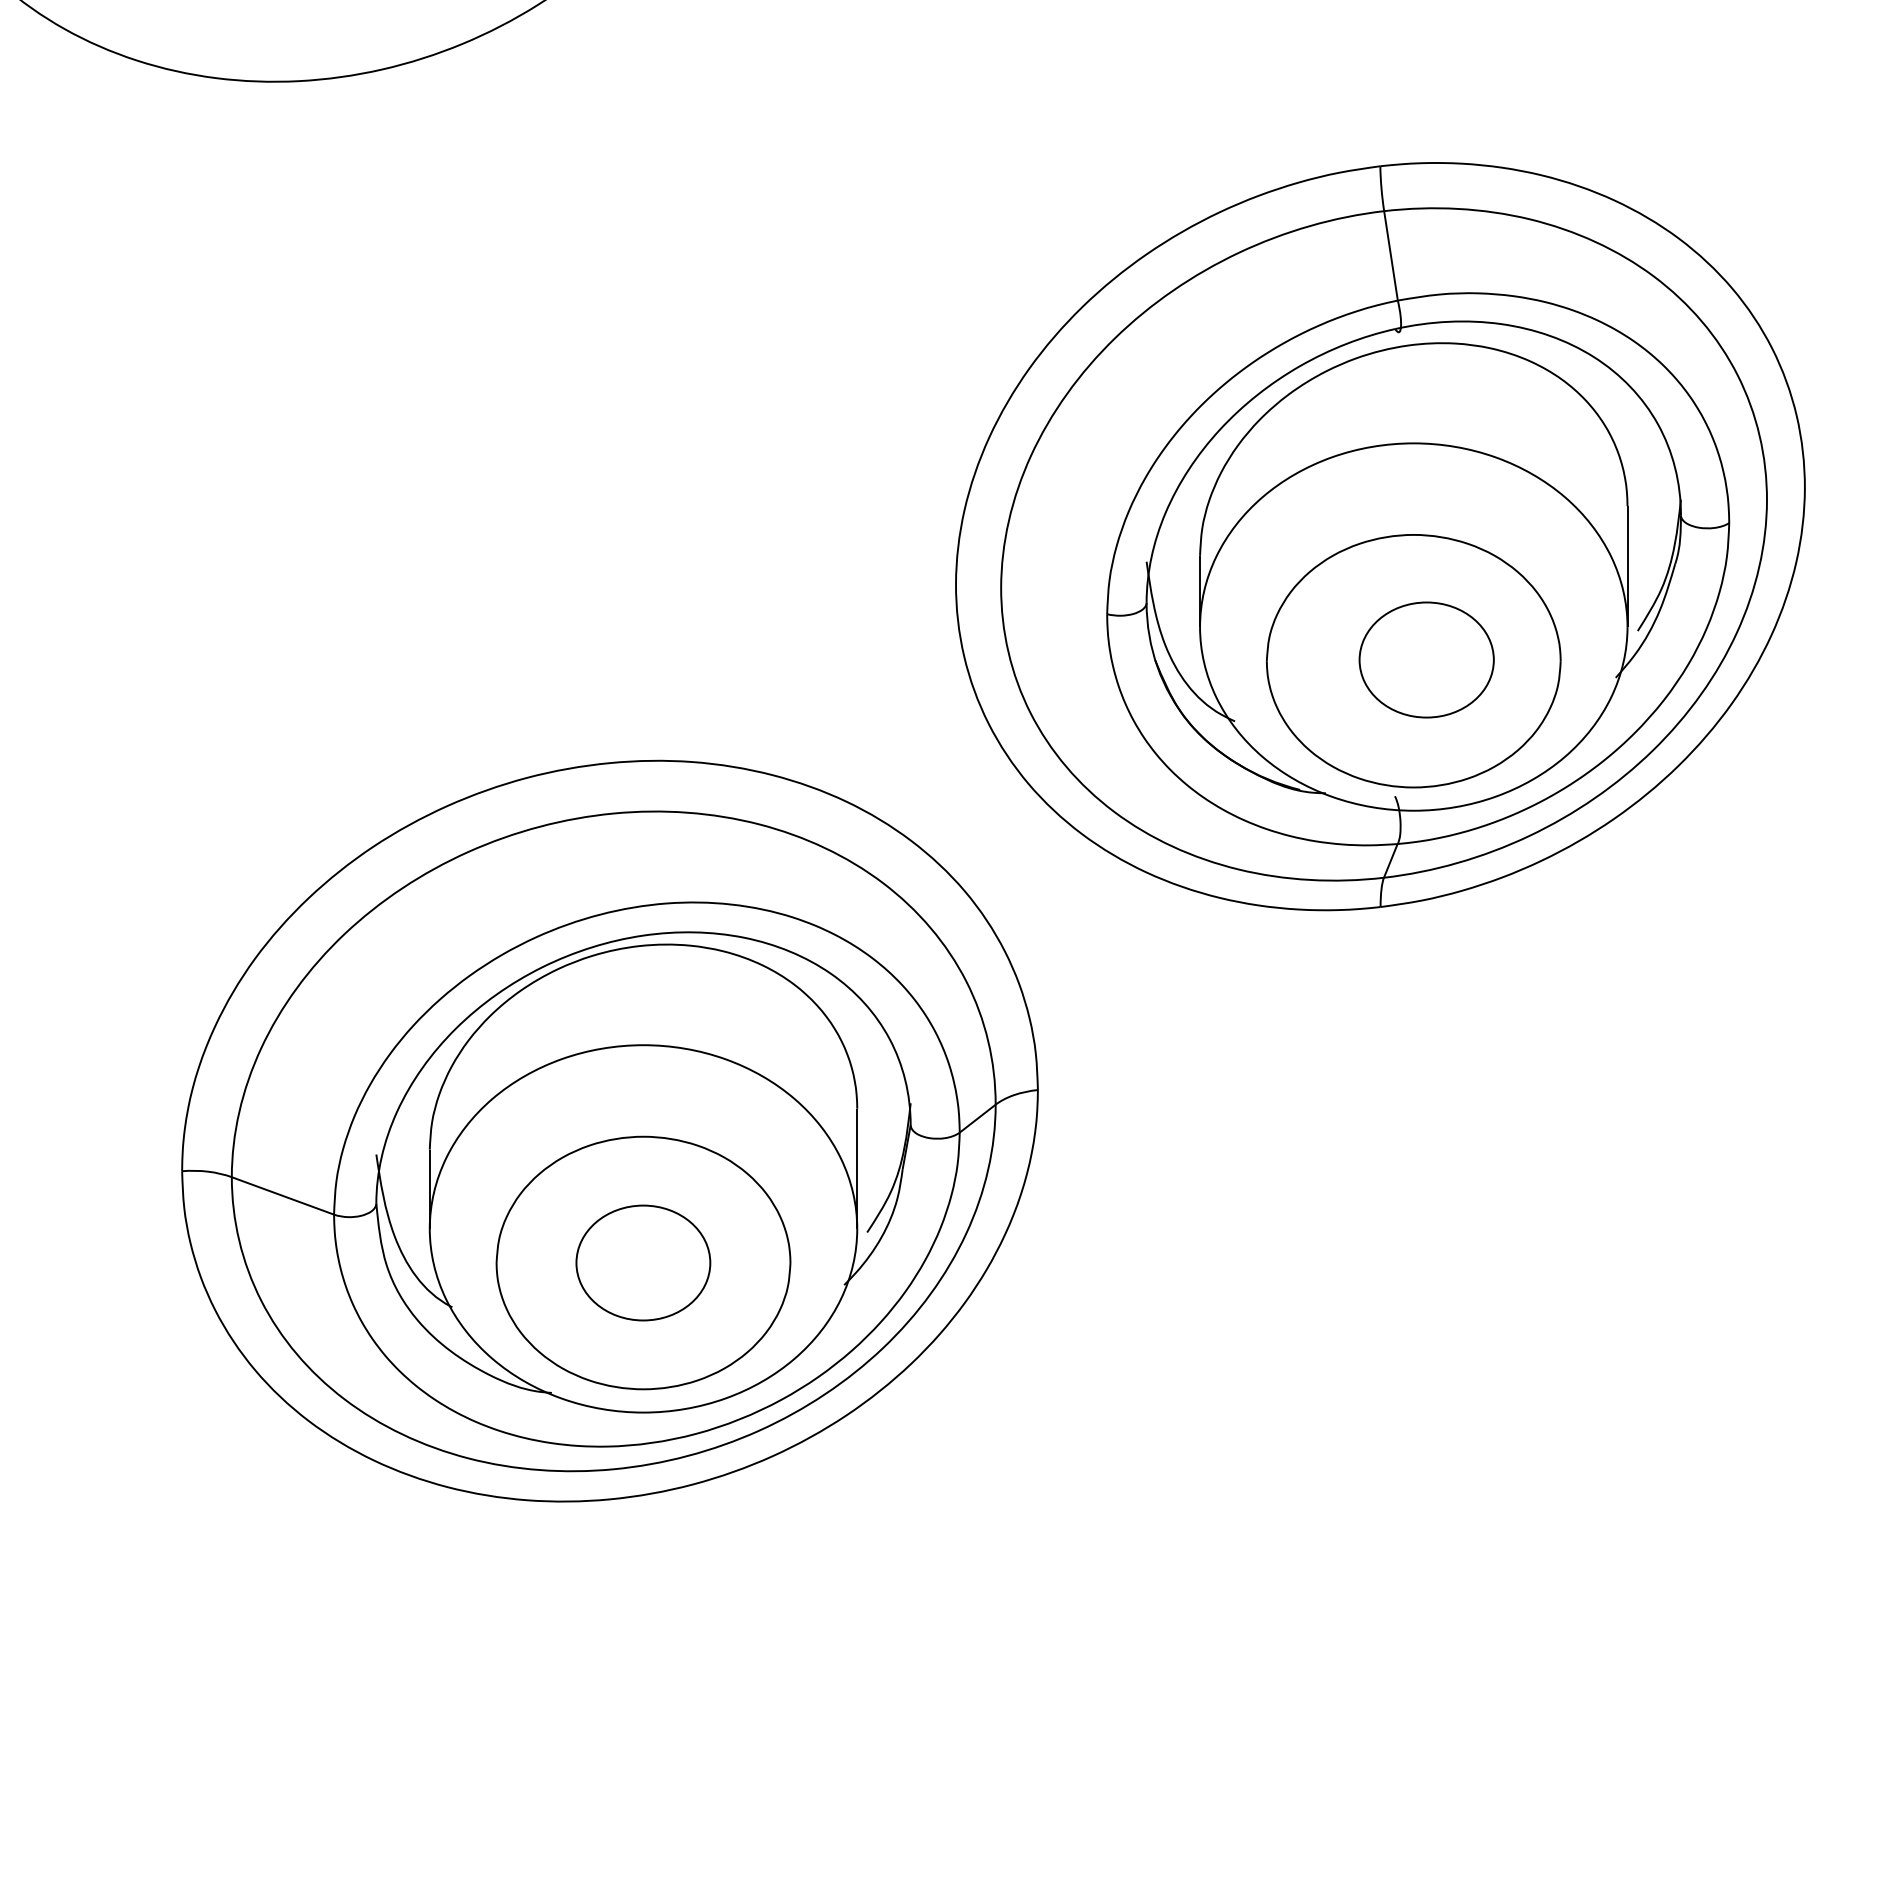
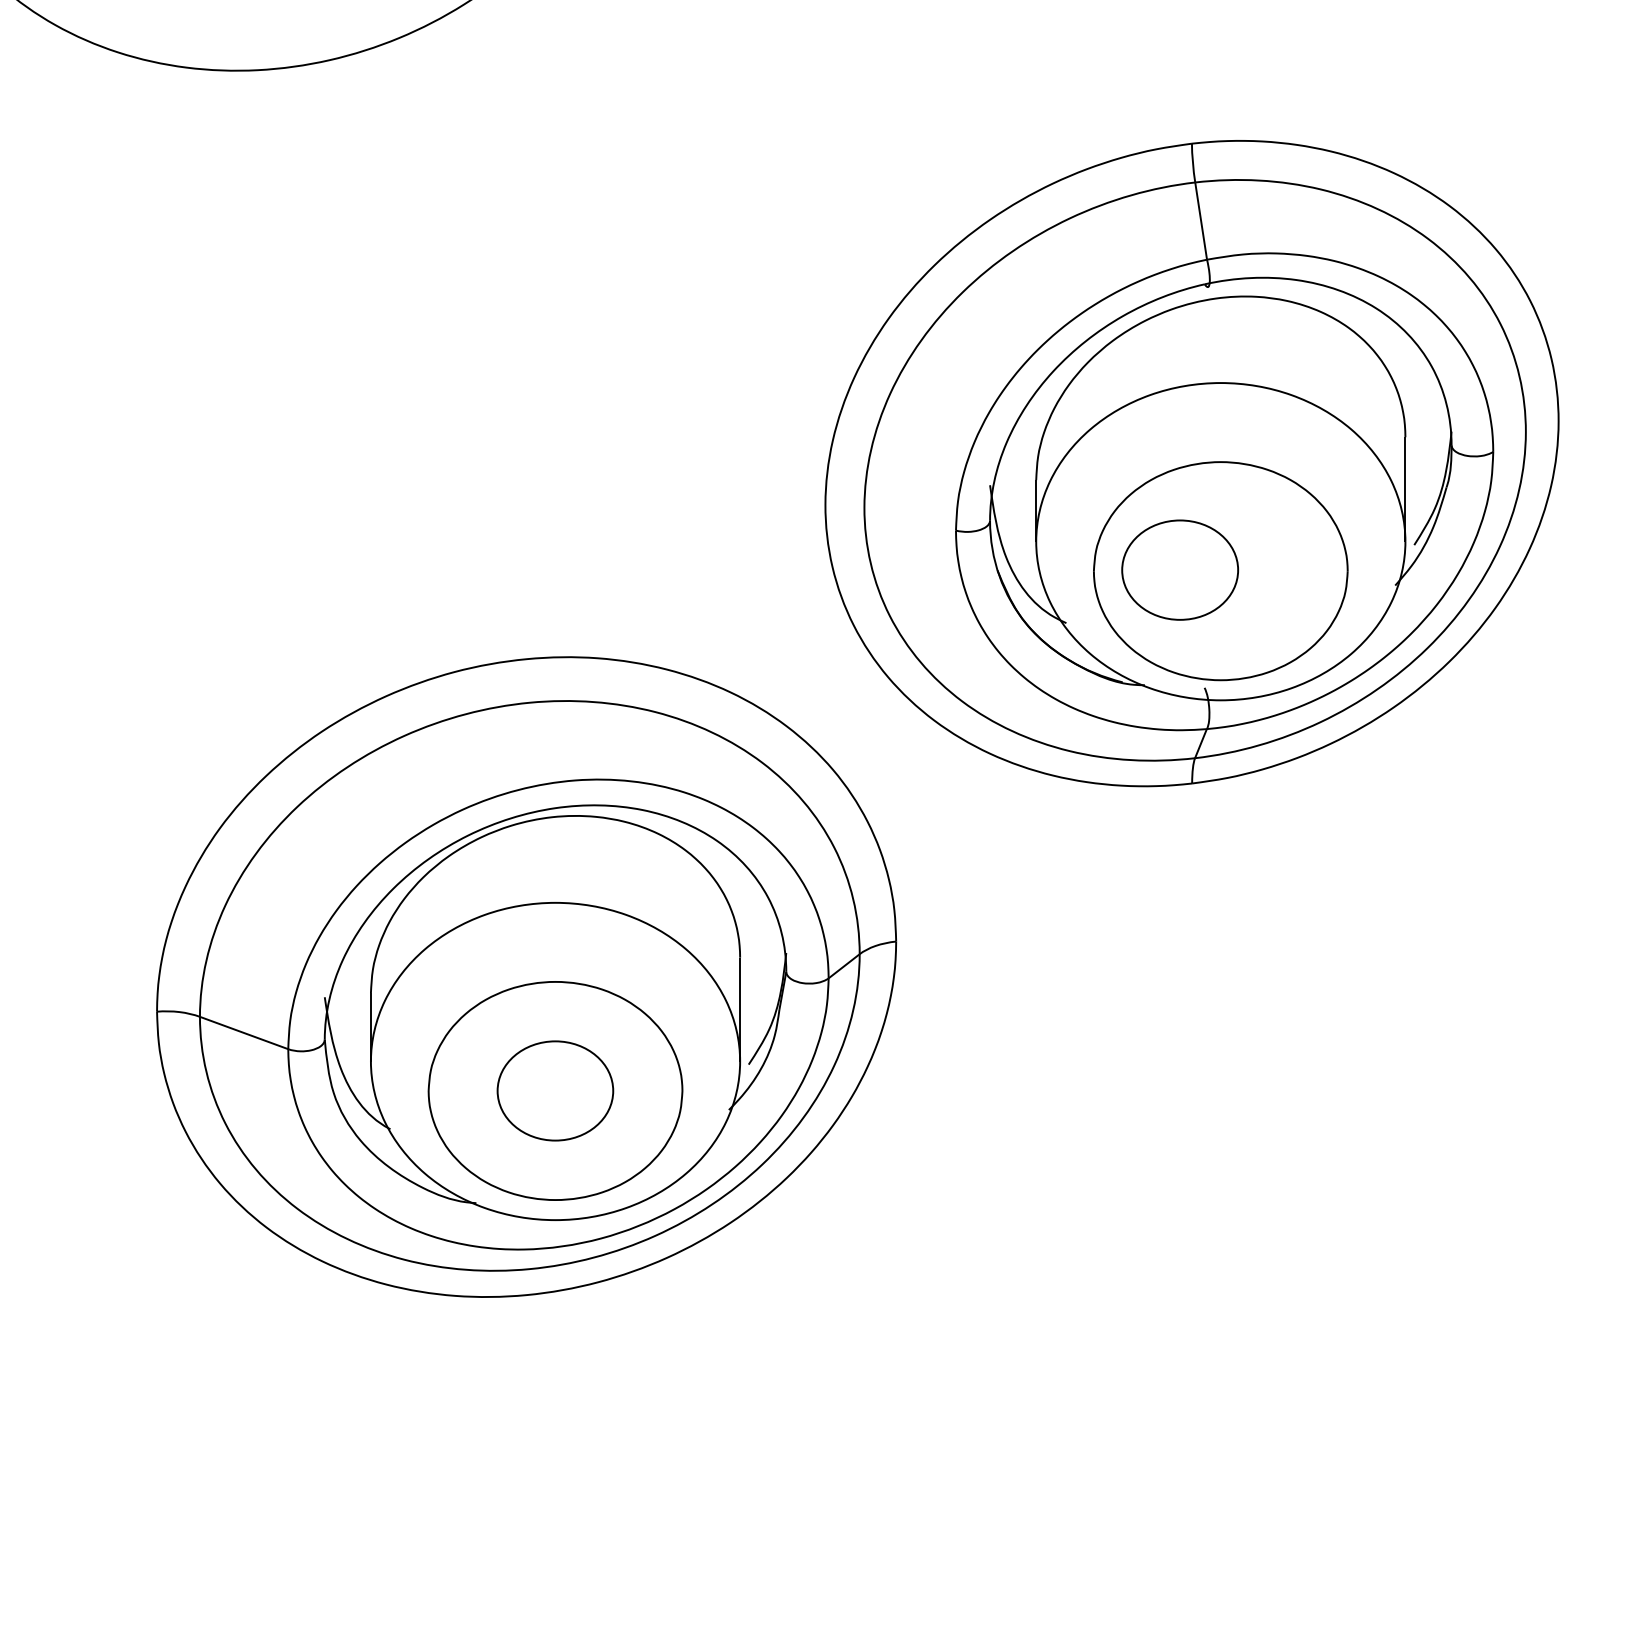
part: (1426, 659) -> (1179, 569), moved

